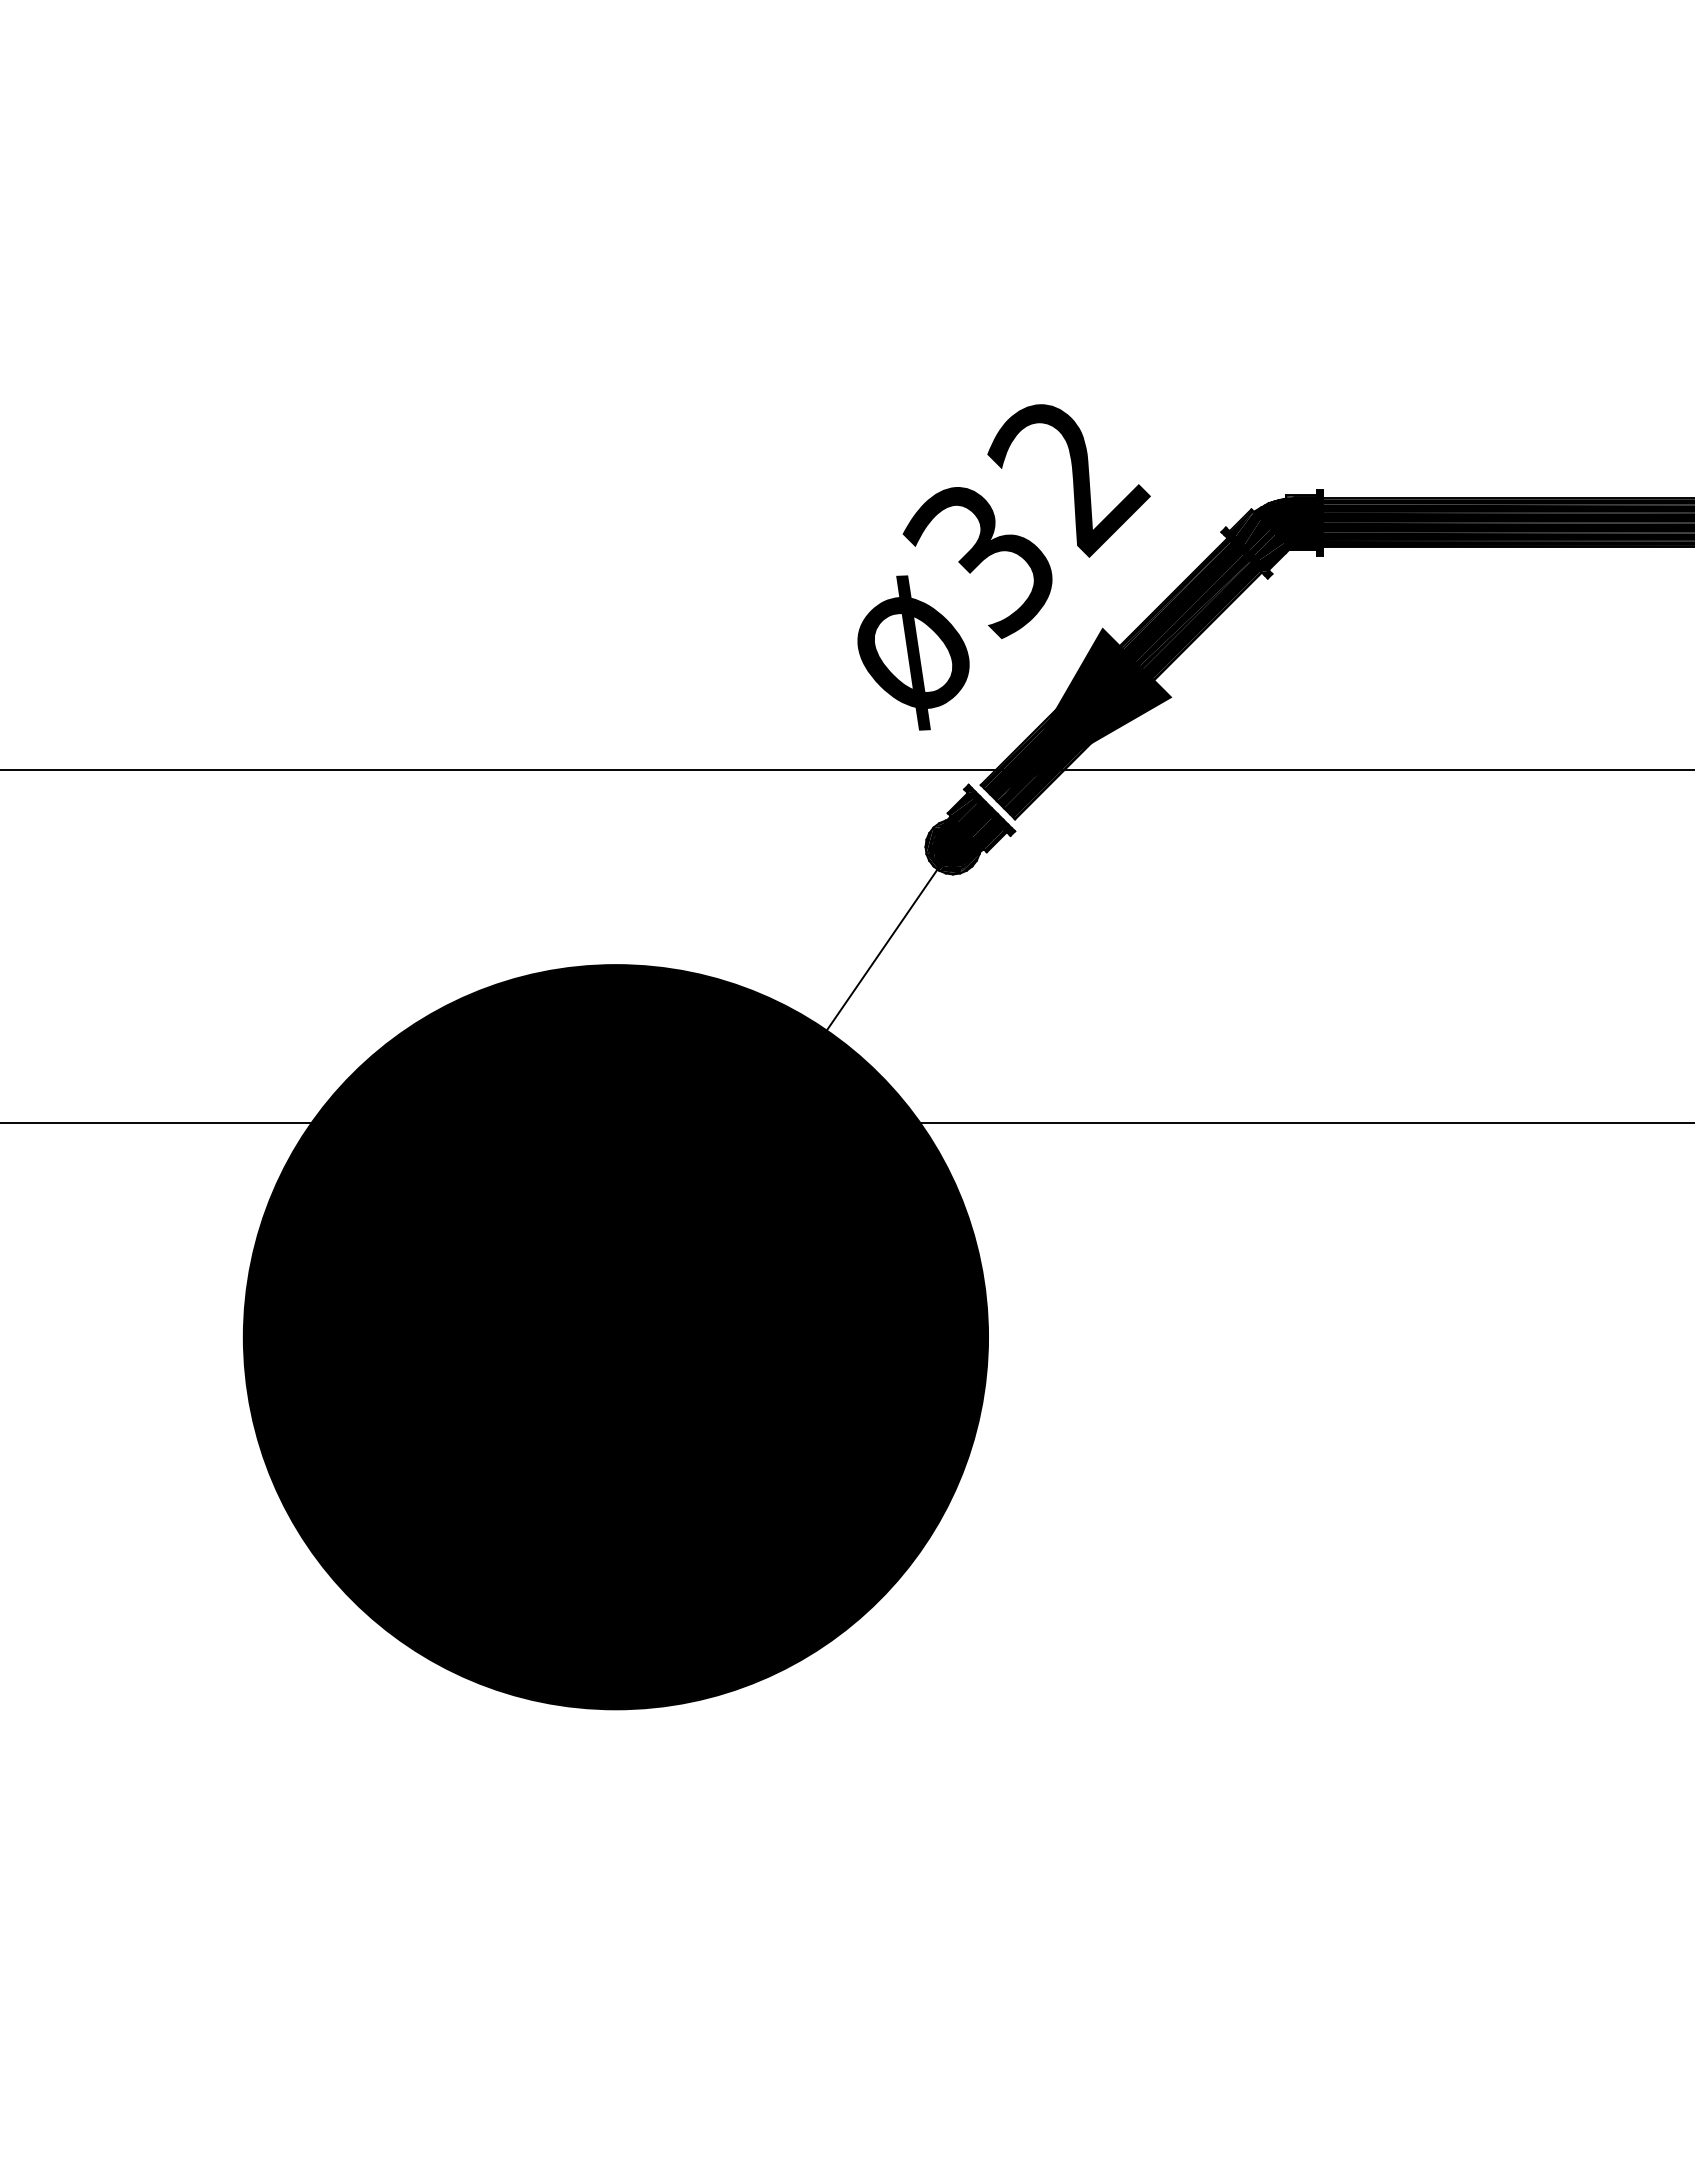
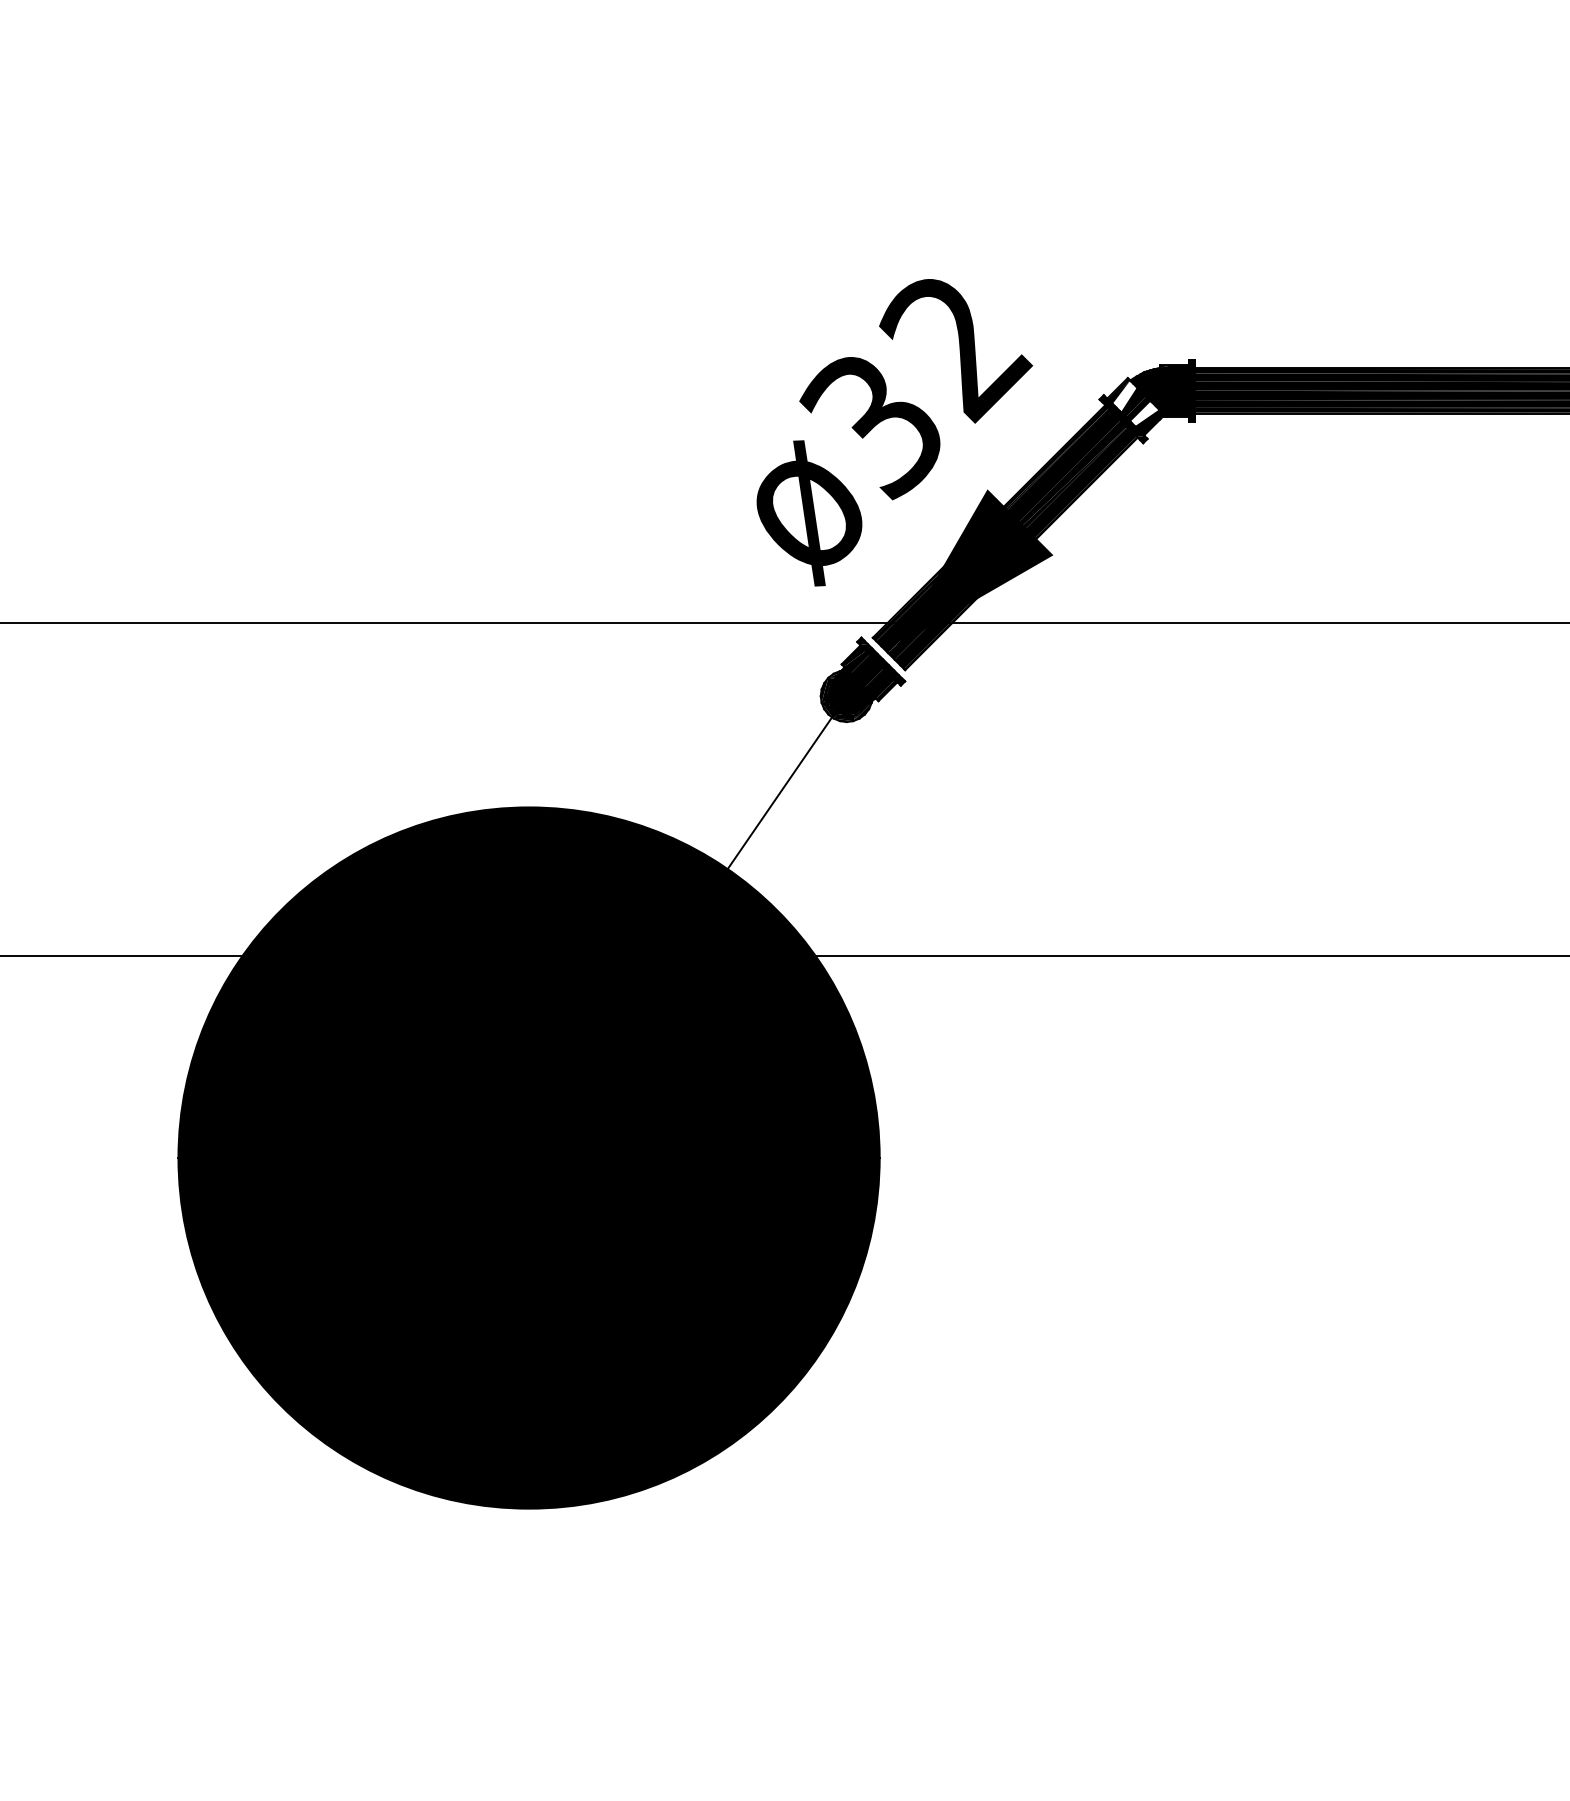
fill: (1248, 528) -> (1125, 396), removed
fill: (1269, 547) -> (1144, 413), removed

